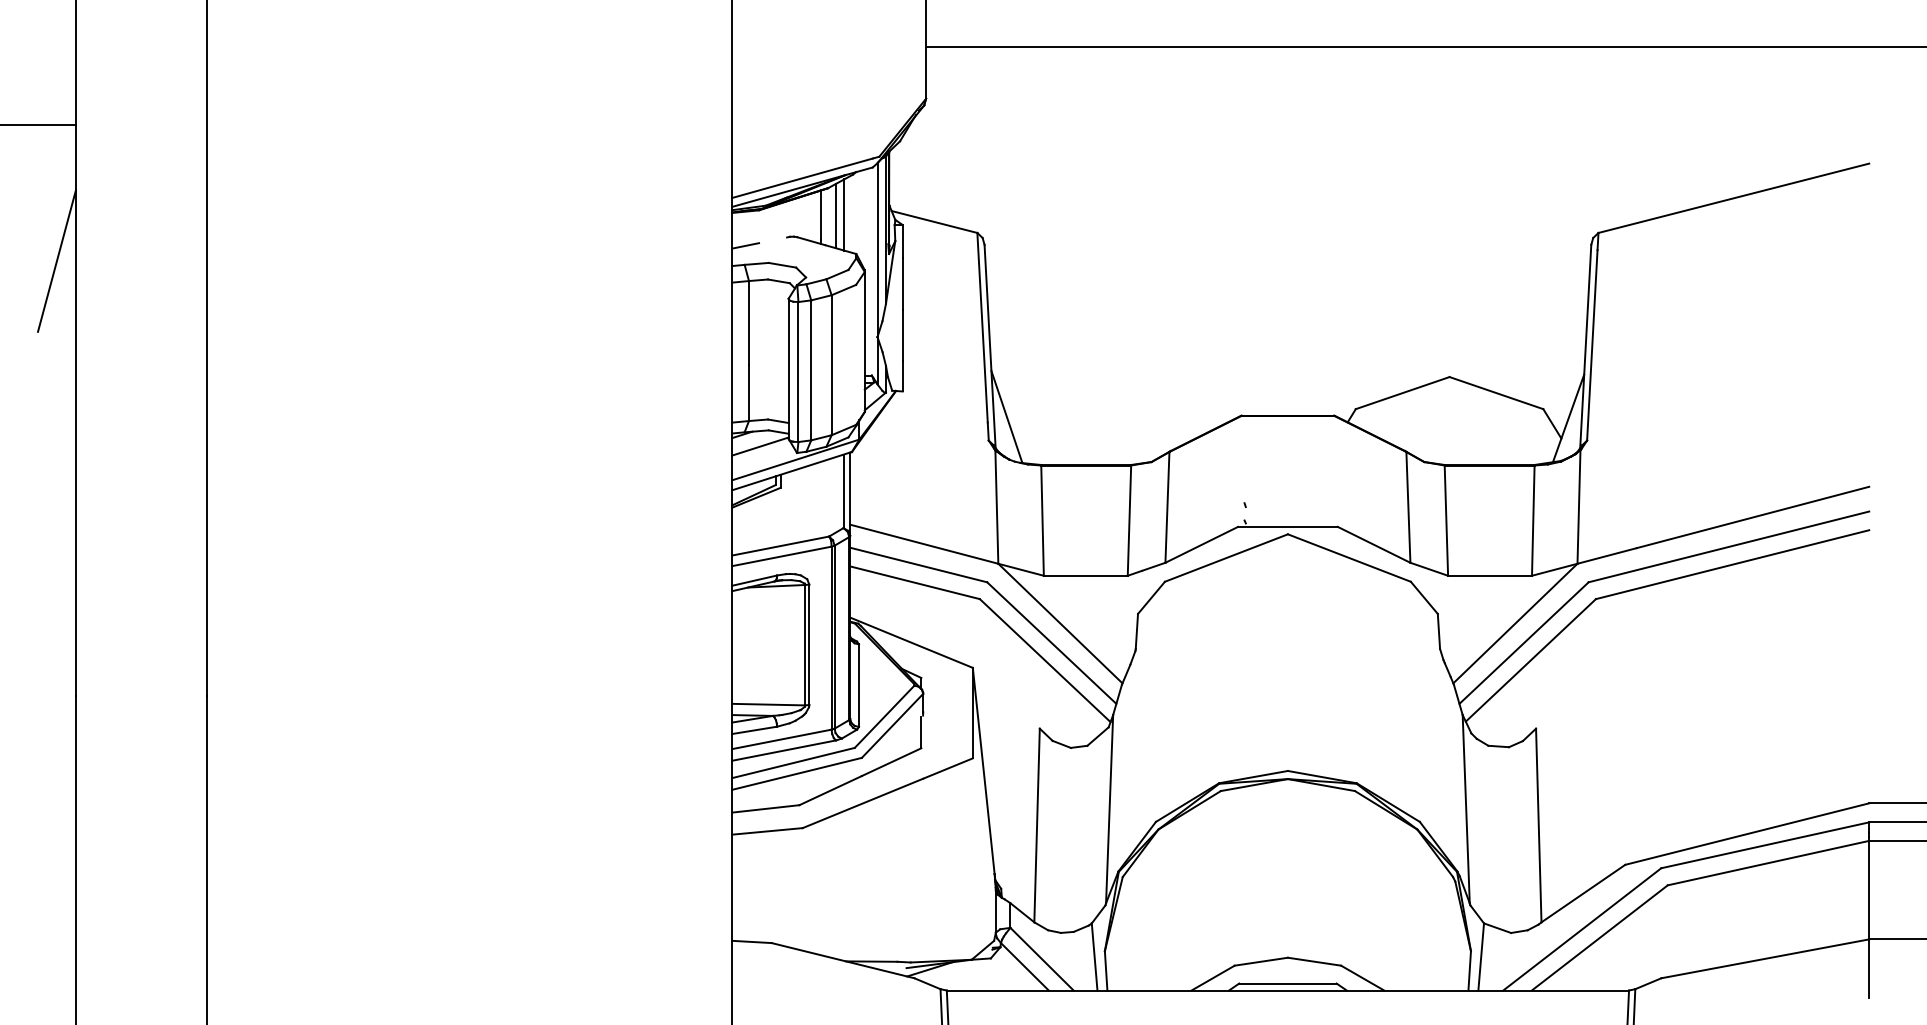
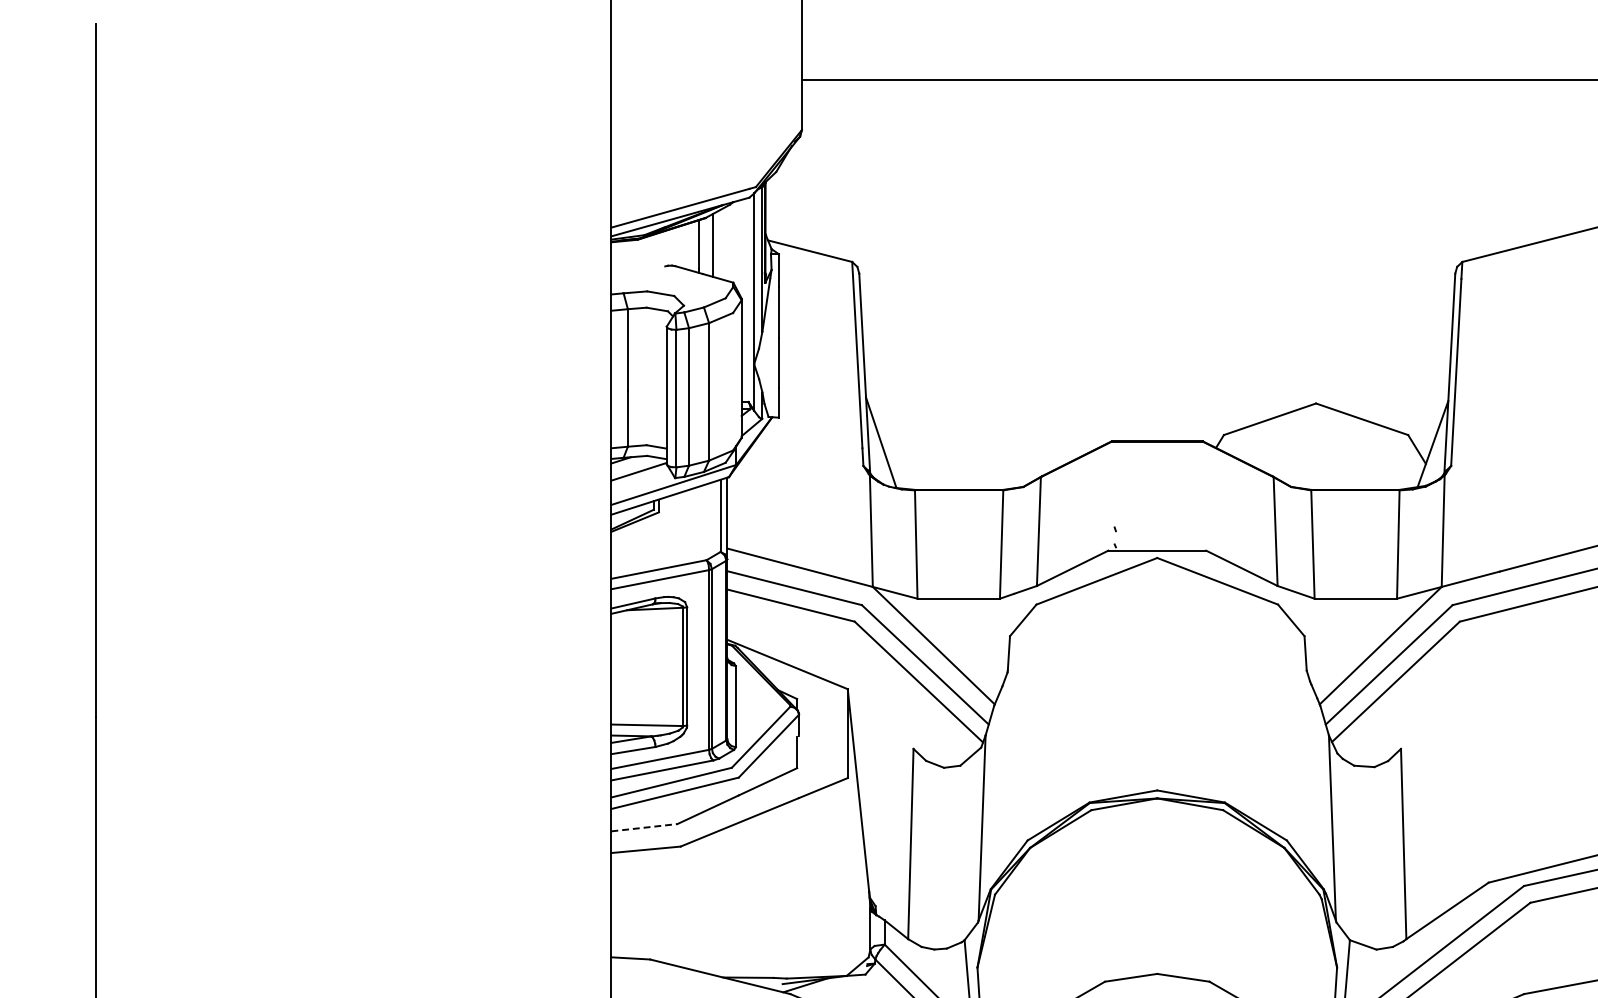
line: (844, 214) -> (721, 243), removed
line: (745, 245) -> (624, 274), removed
line: (765, 808) -> (644, 827), solid -> dashed

